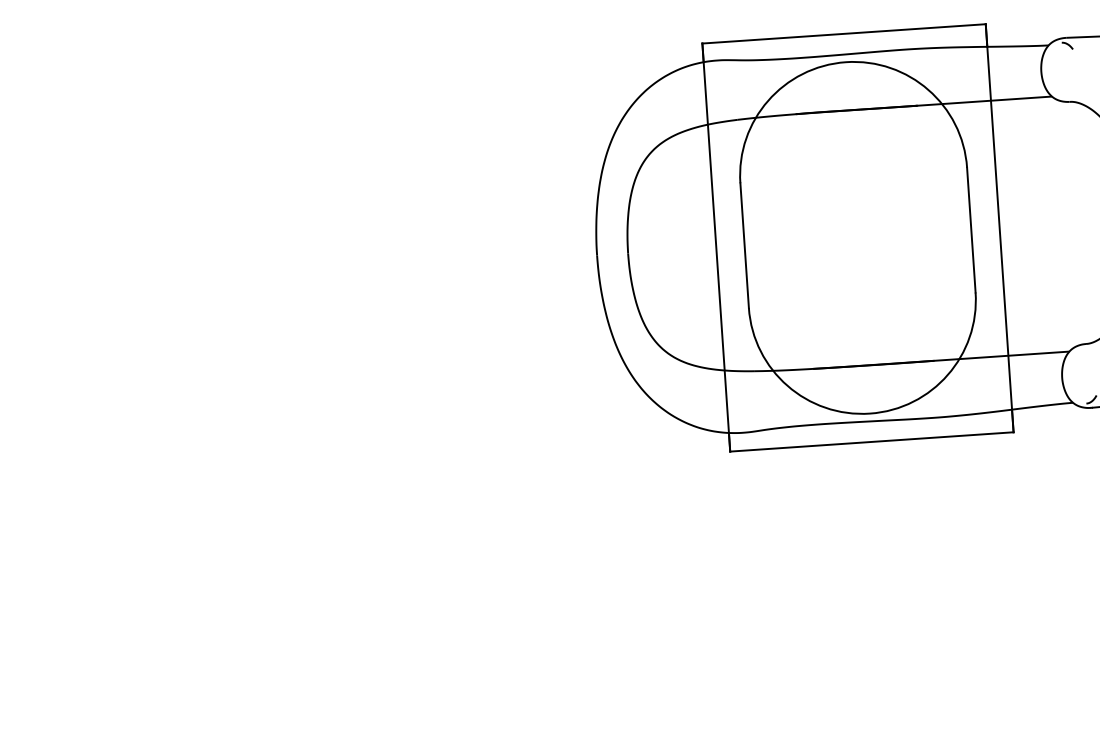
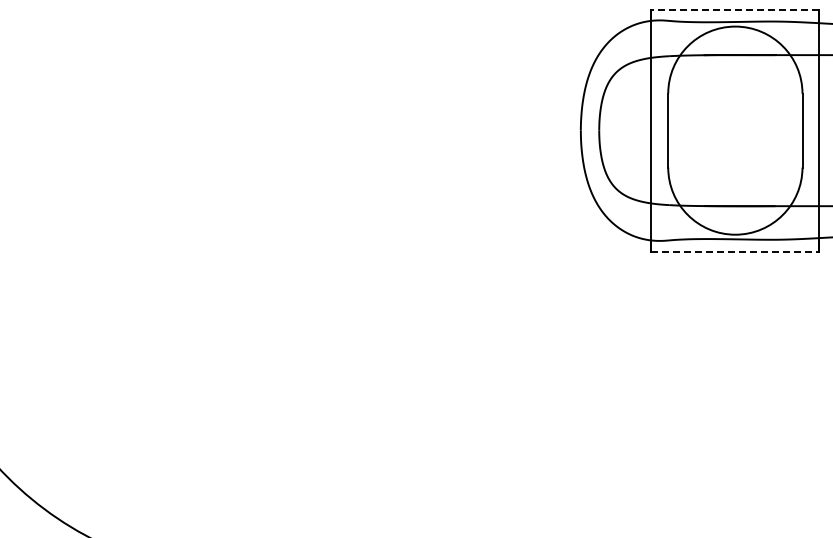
line: (844, 33) -> (735, 9), solid -> dashed
line: (872, 441) -> (735, 251), solid -> dashed

